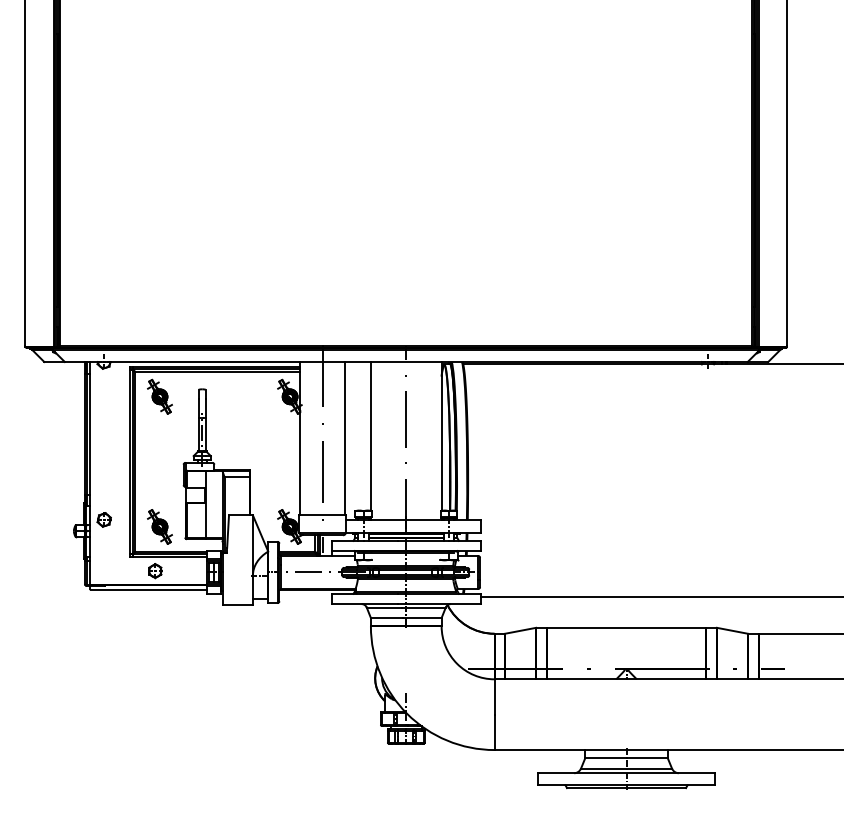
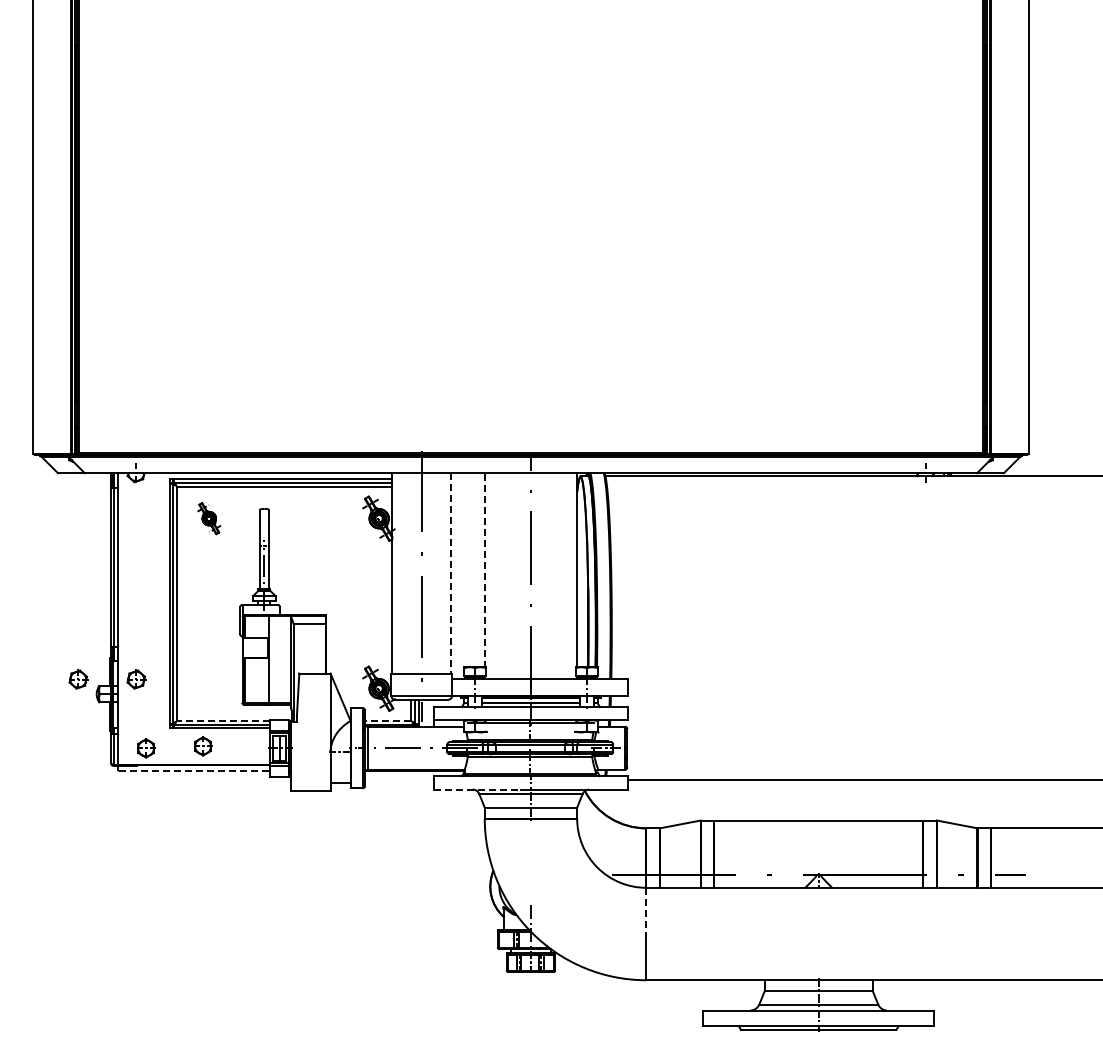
part: (160, 396) -> (209, 518), size x0.7
line: (370, 436) -> (484, 570), solid -> dashed
line: (344, 438) -> (450, 573), solid -> dashed
part: (60, 519) -> (78, 679), added
part: (160, 526) -> (209, 688), removed
line: (170, 551) -> (223, 720), solid -> dashed
line: (296, 551) -> (387, 720), solid -> dashed
part: (112, 572) -> (146, 748), added
line: (148, 589) -> (194, 770), solid -> dashed
line: (365, 604) -> (477, 789), solid -> dashed
line: (494, 697) -> (646, 911), solid -> dashed

